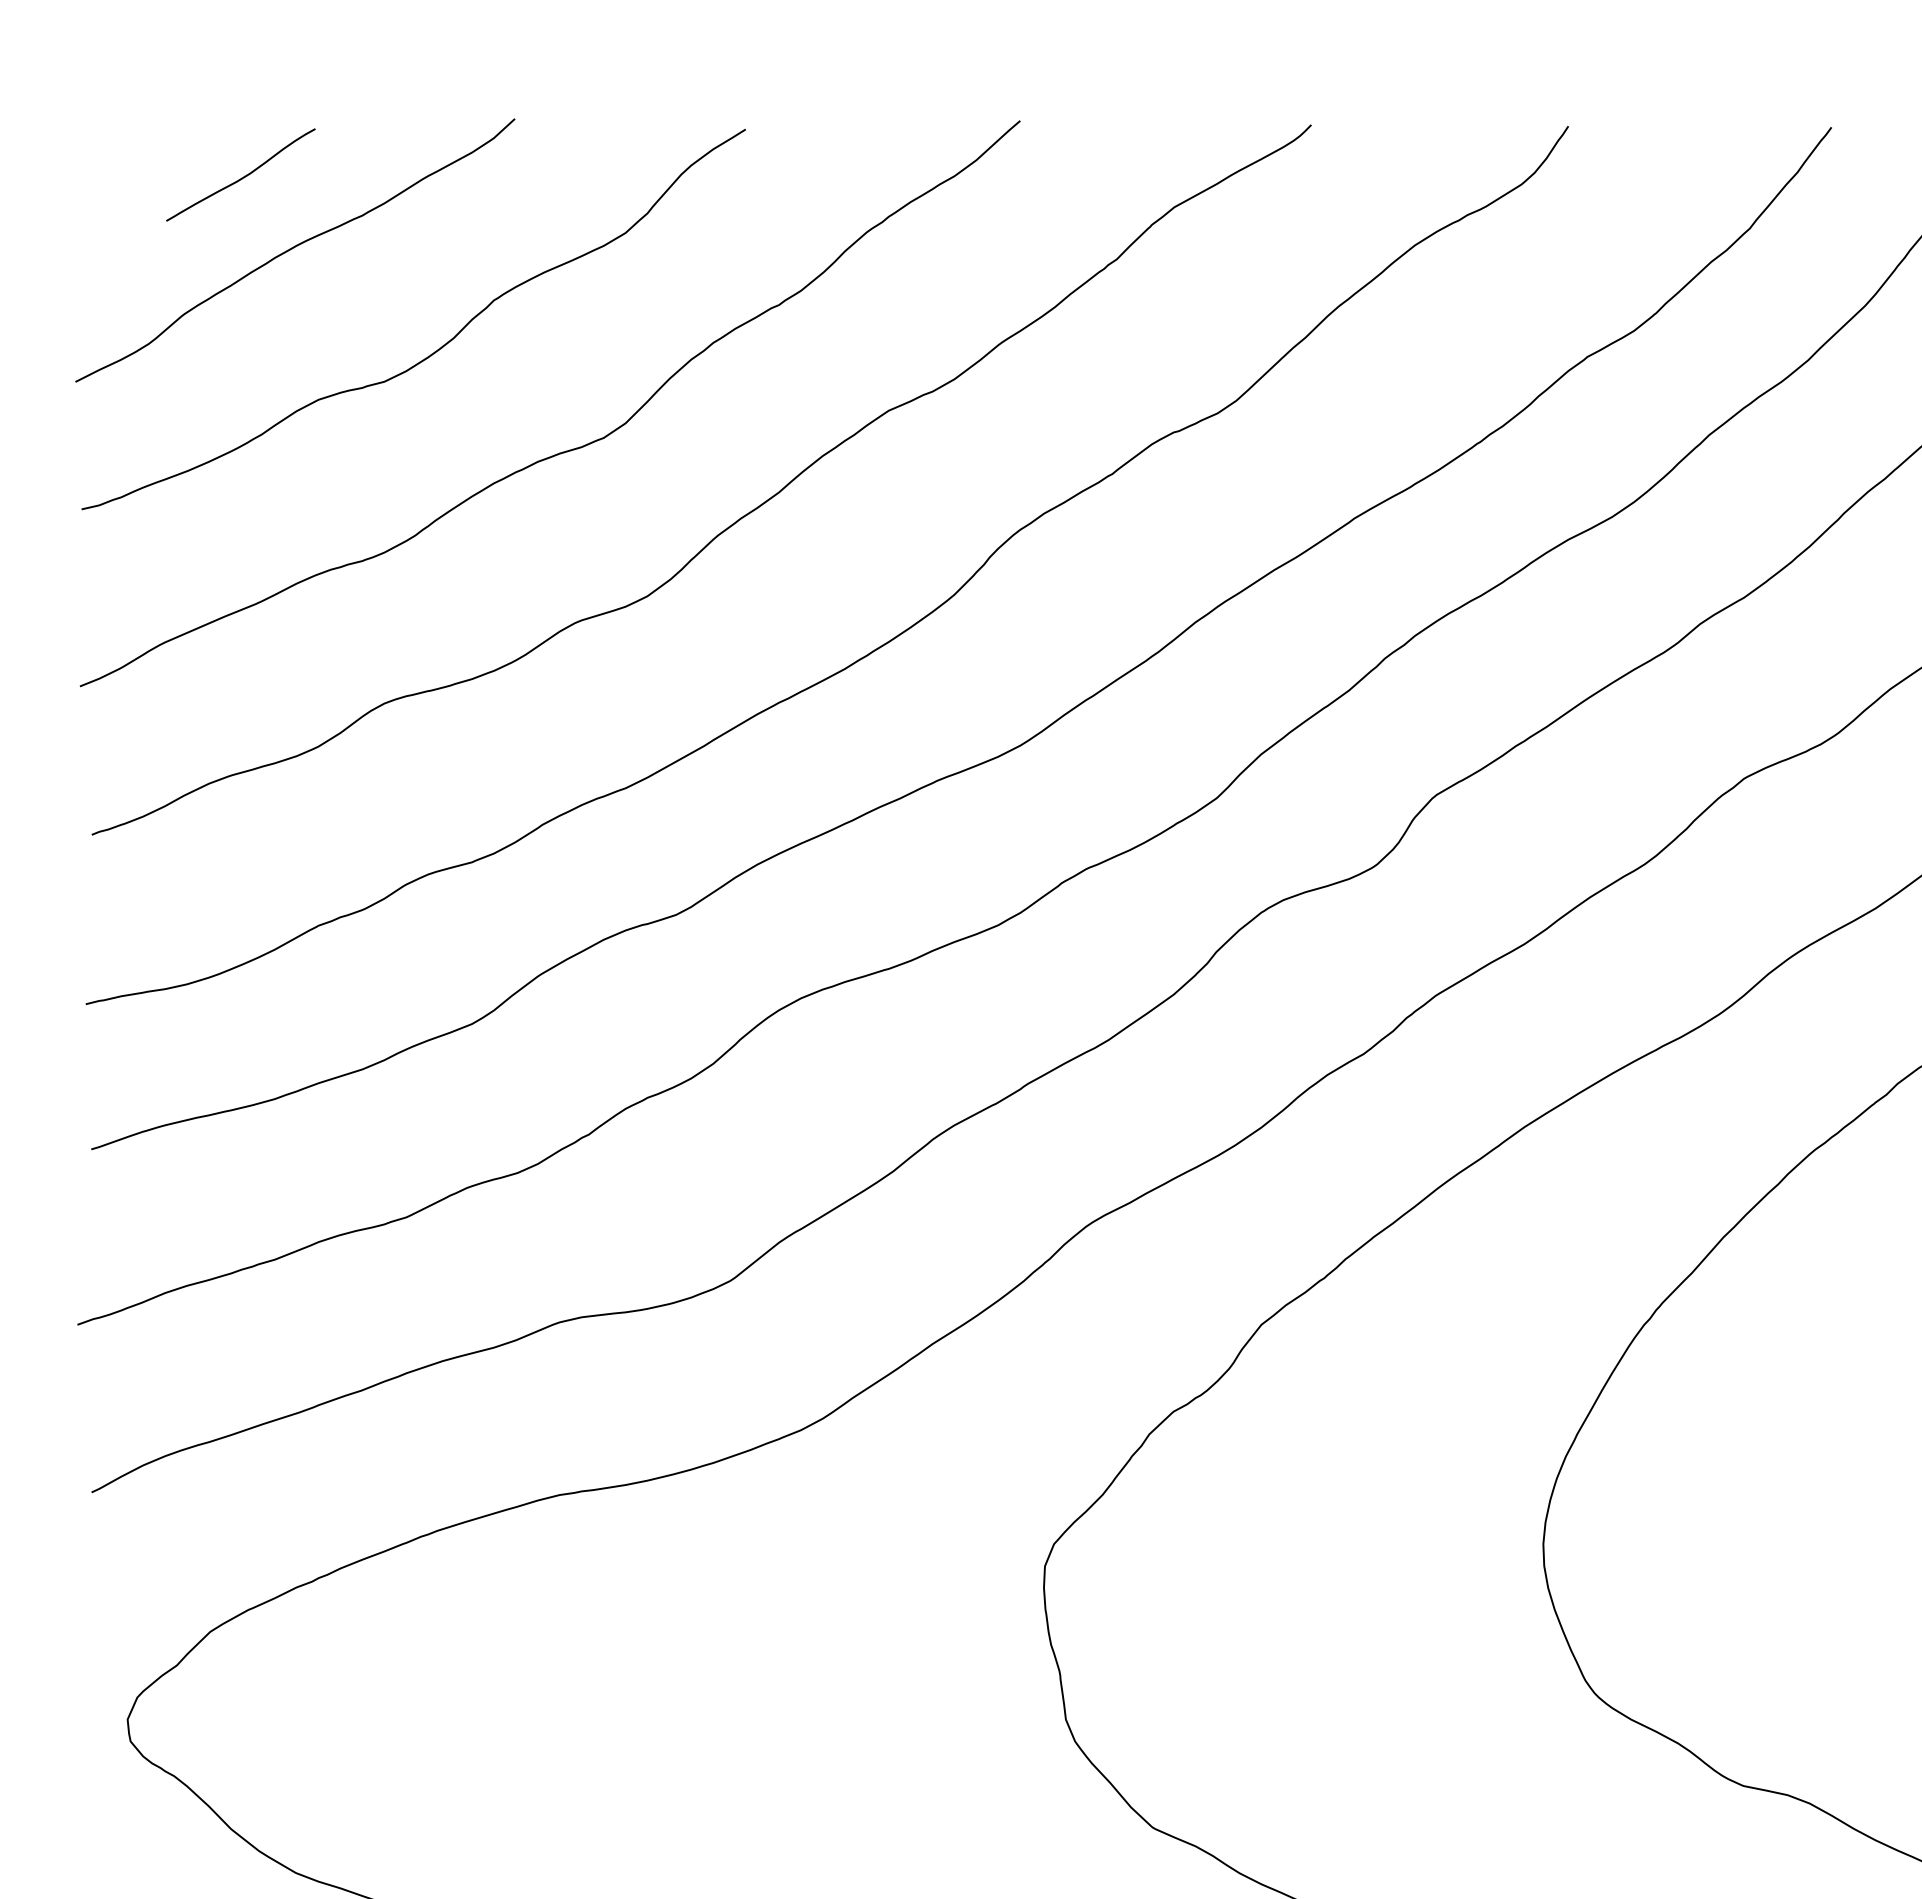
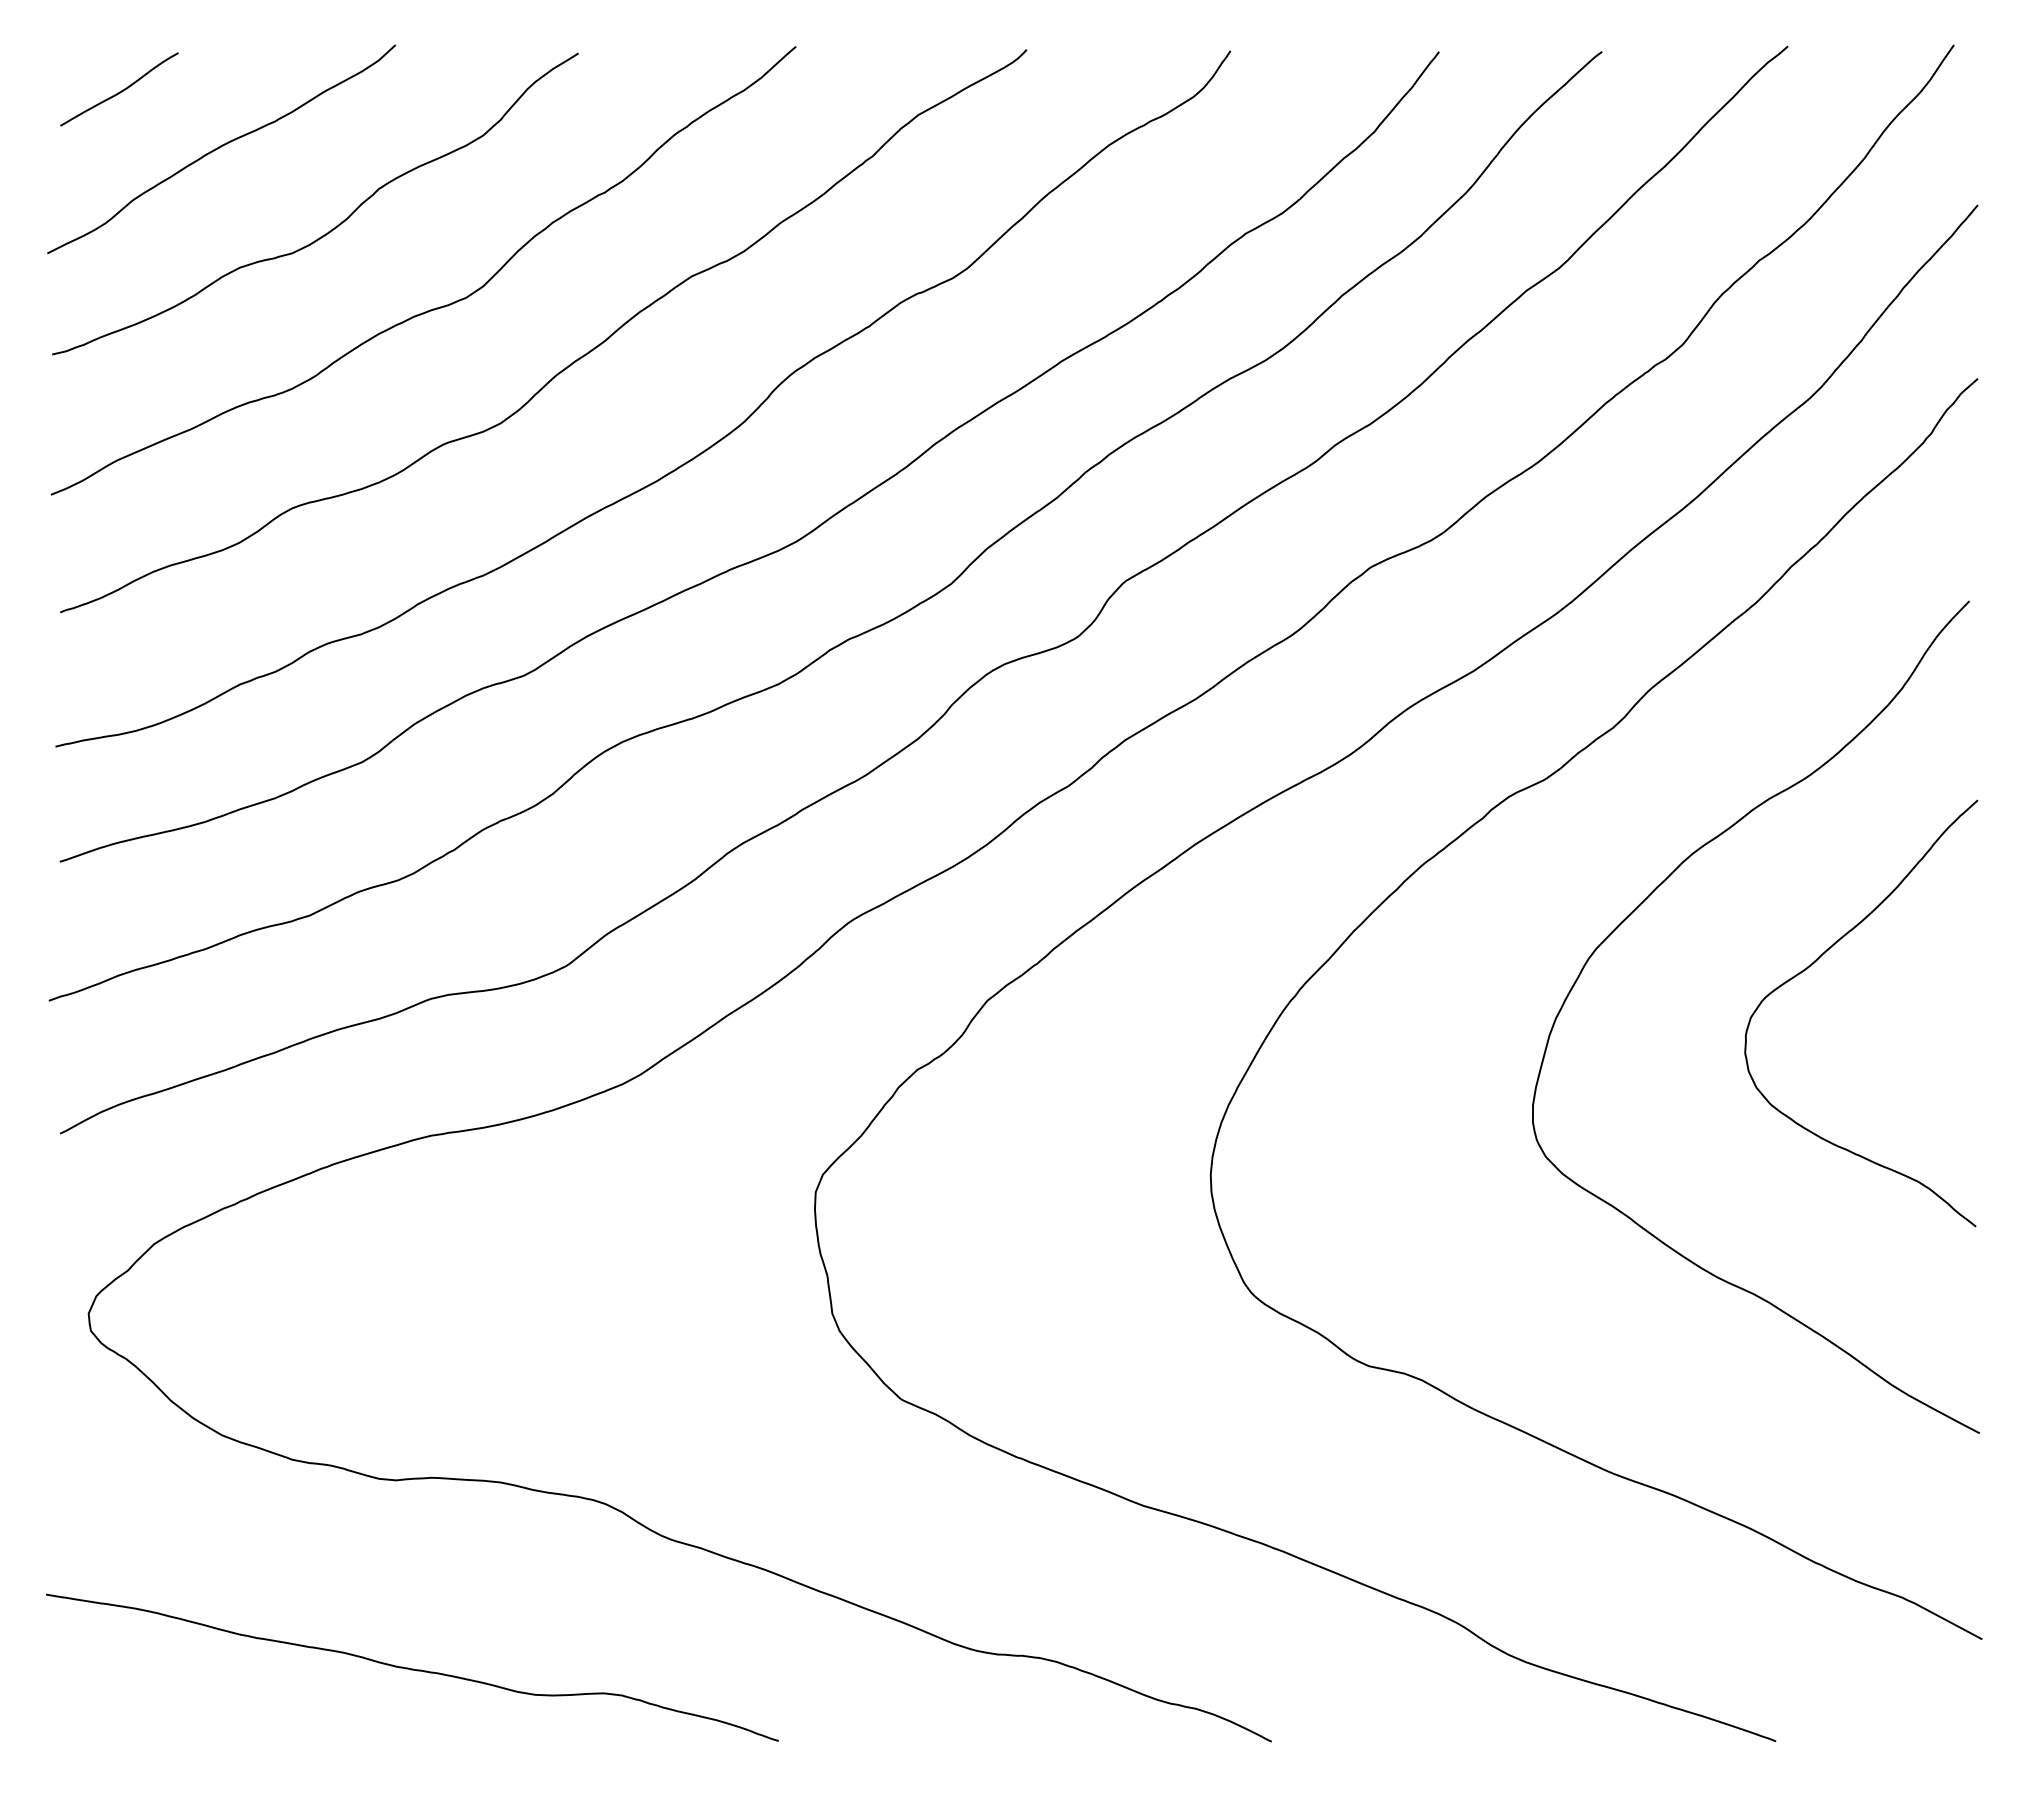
curve: (240, 177) -> (119, 91), moved

